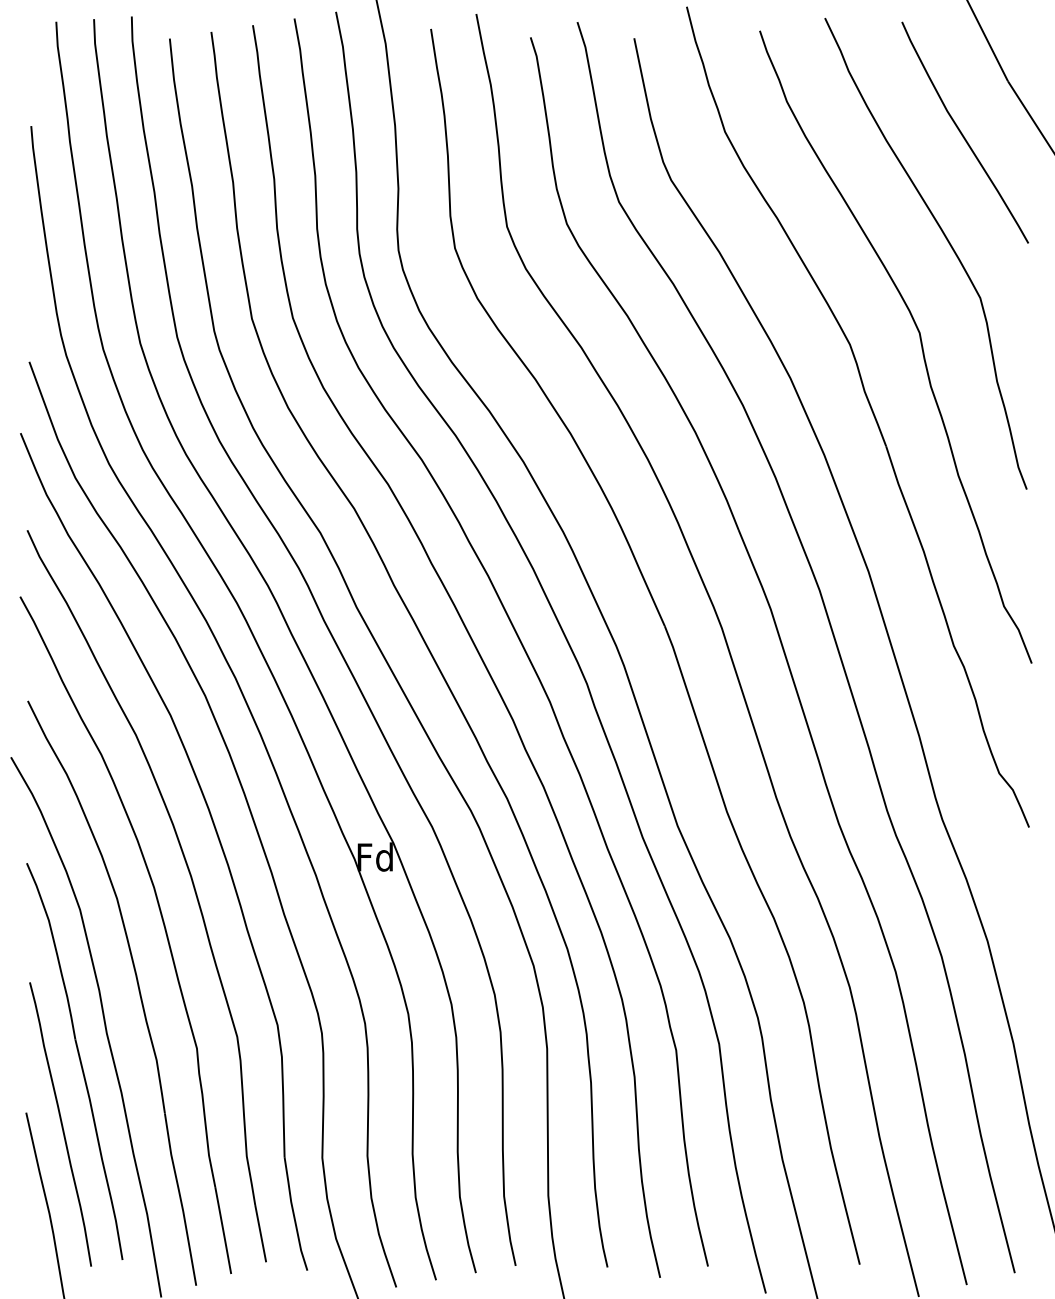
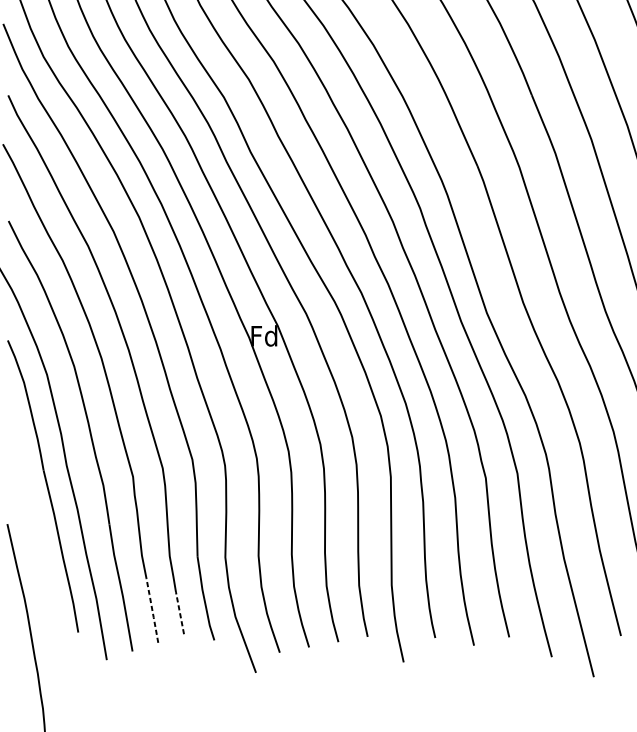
curve: (60, 1123) -> (32, 532), removed
line: (223, 1230) -> (152, 610), solid -> dashed
line: (260, 1233) -> (179, 613), solid -> dashed

